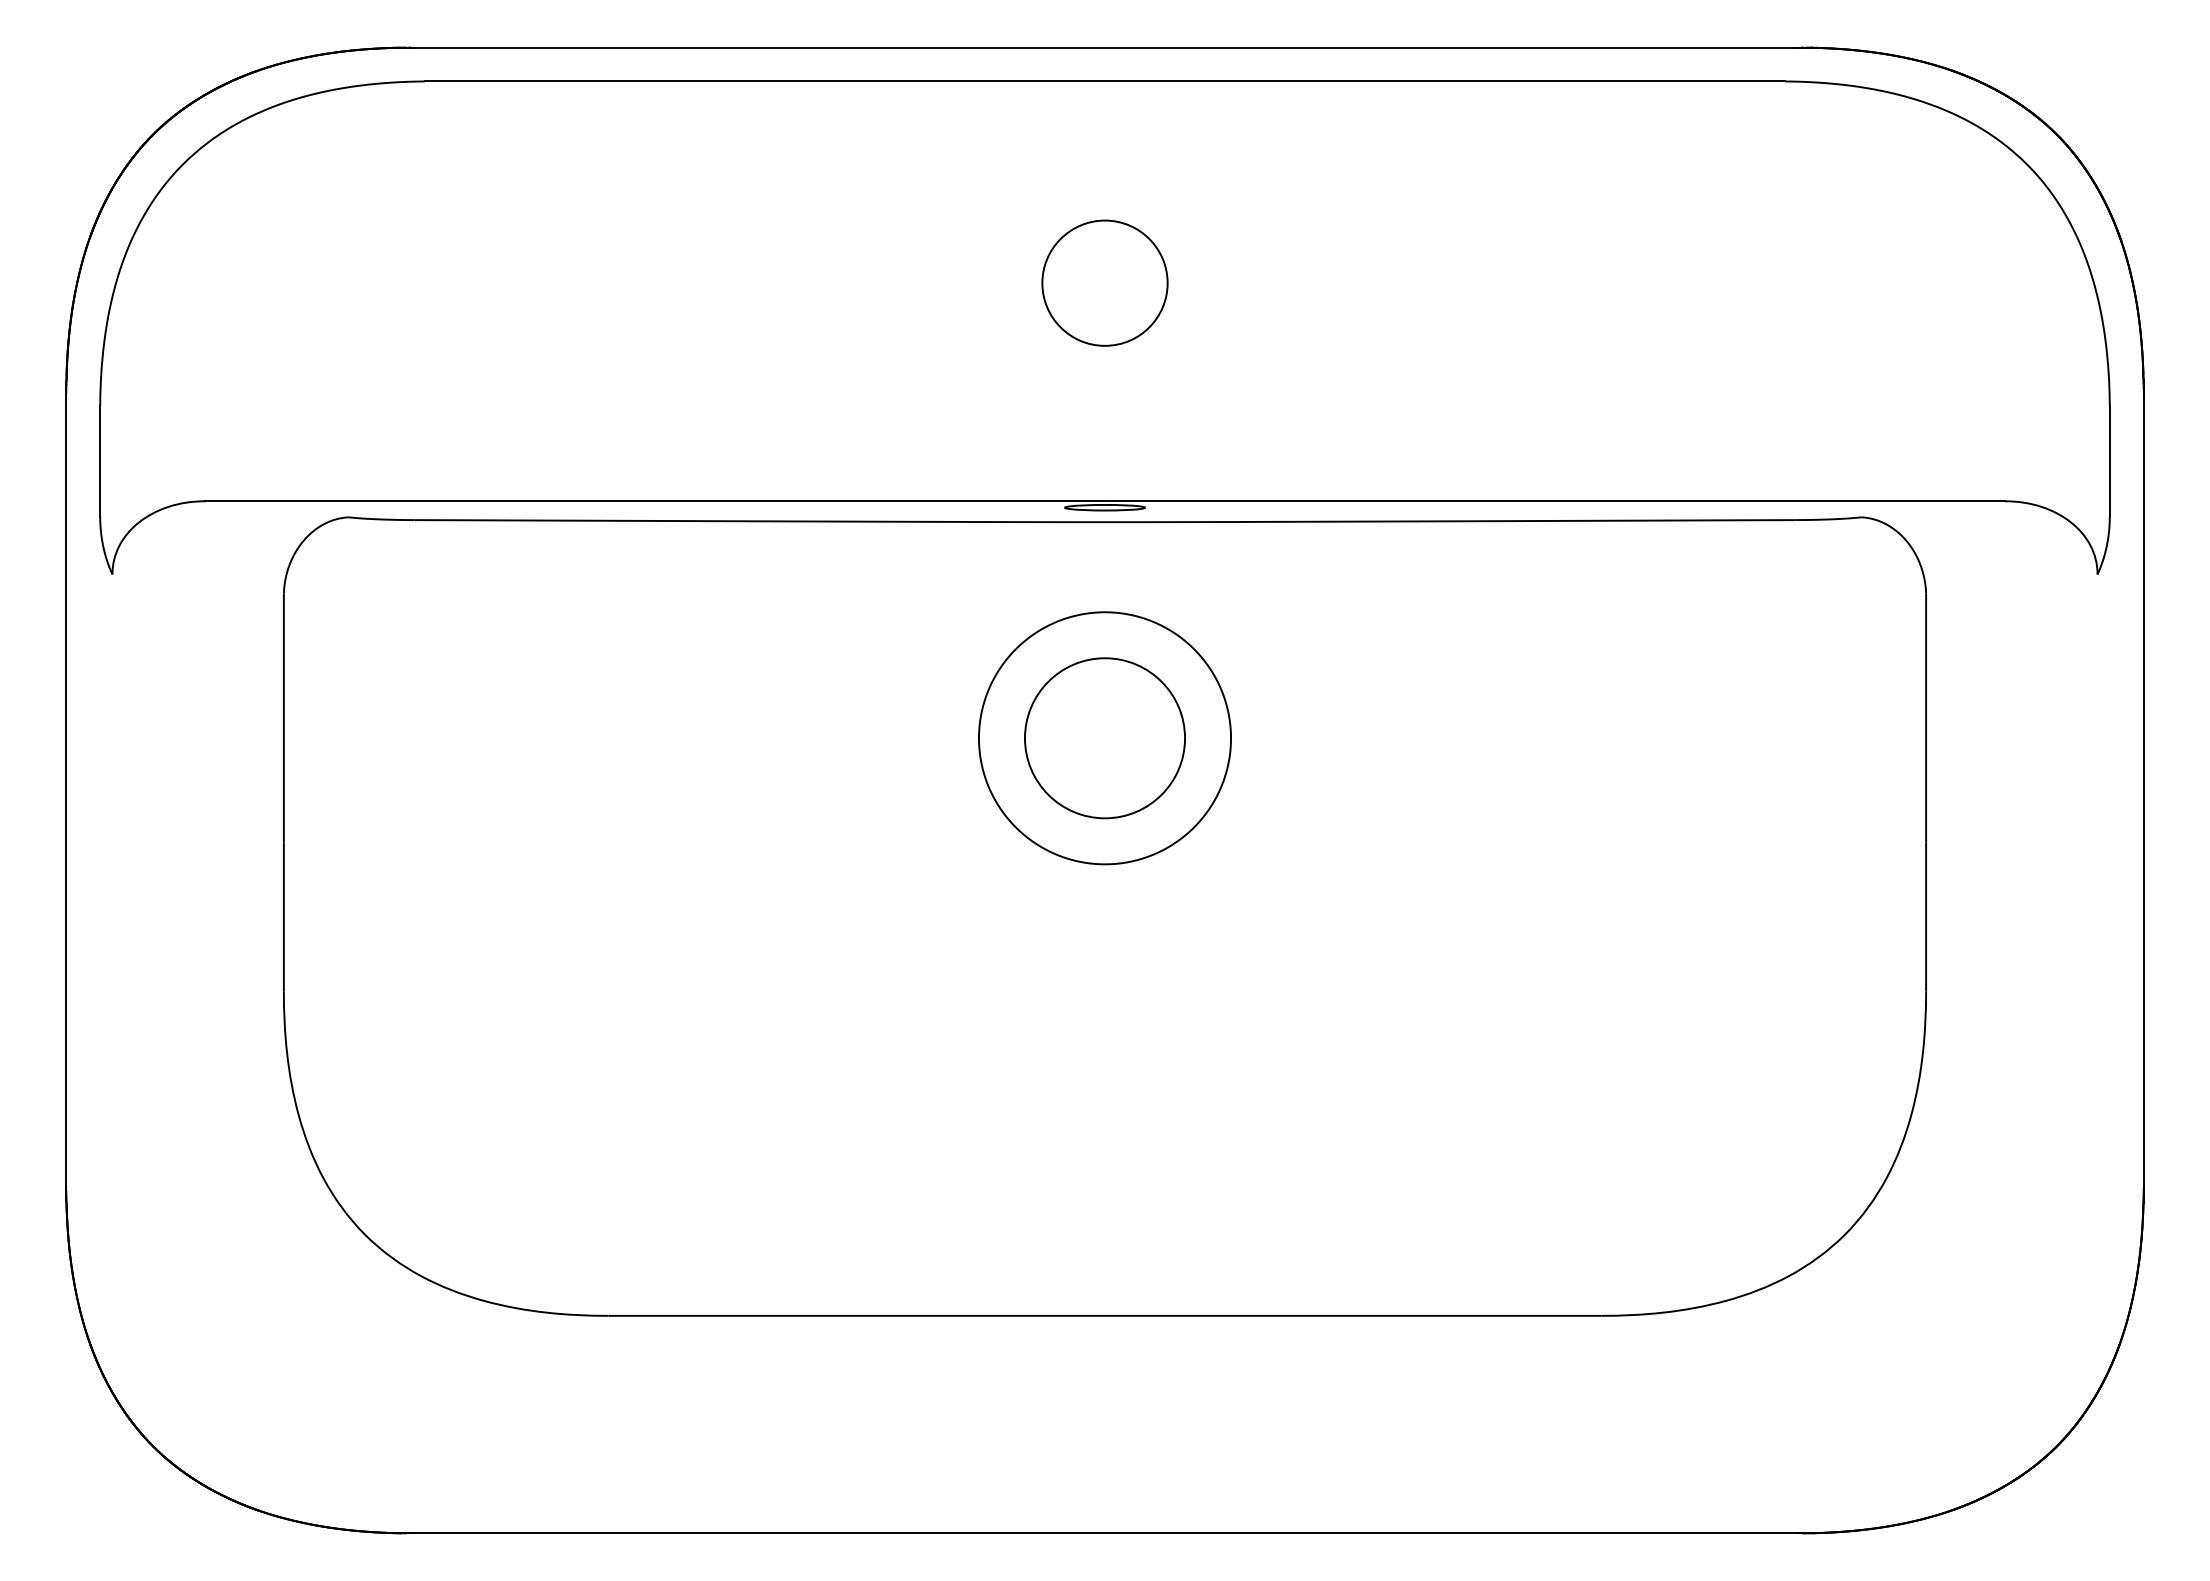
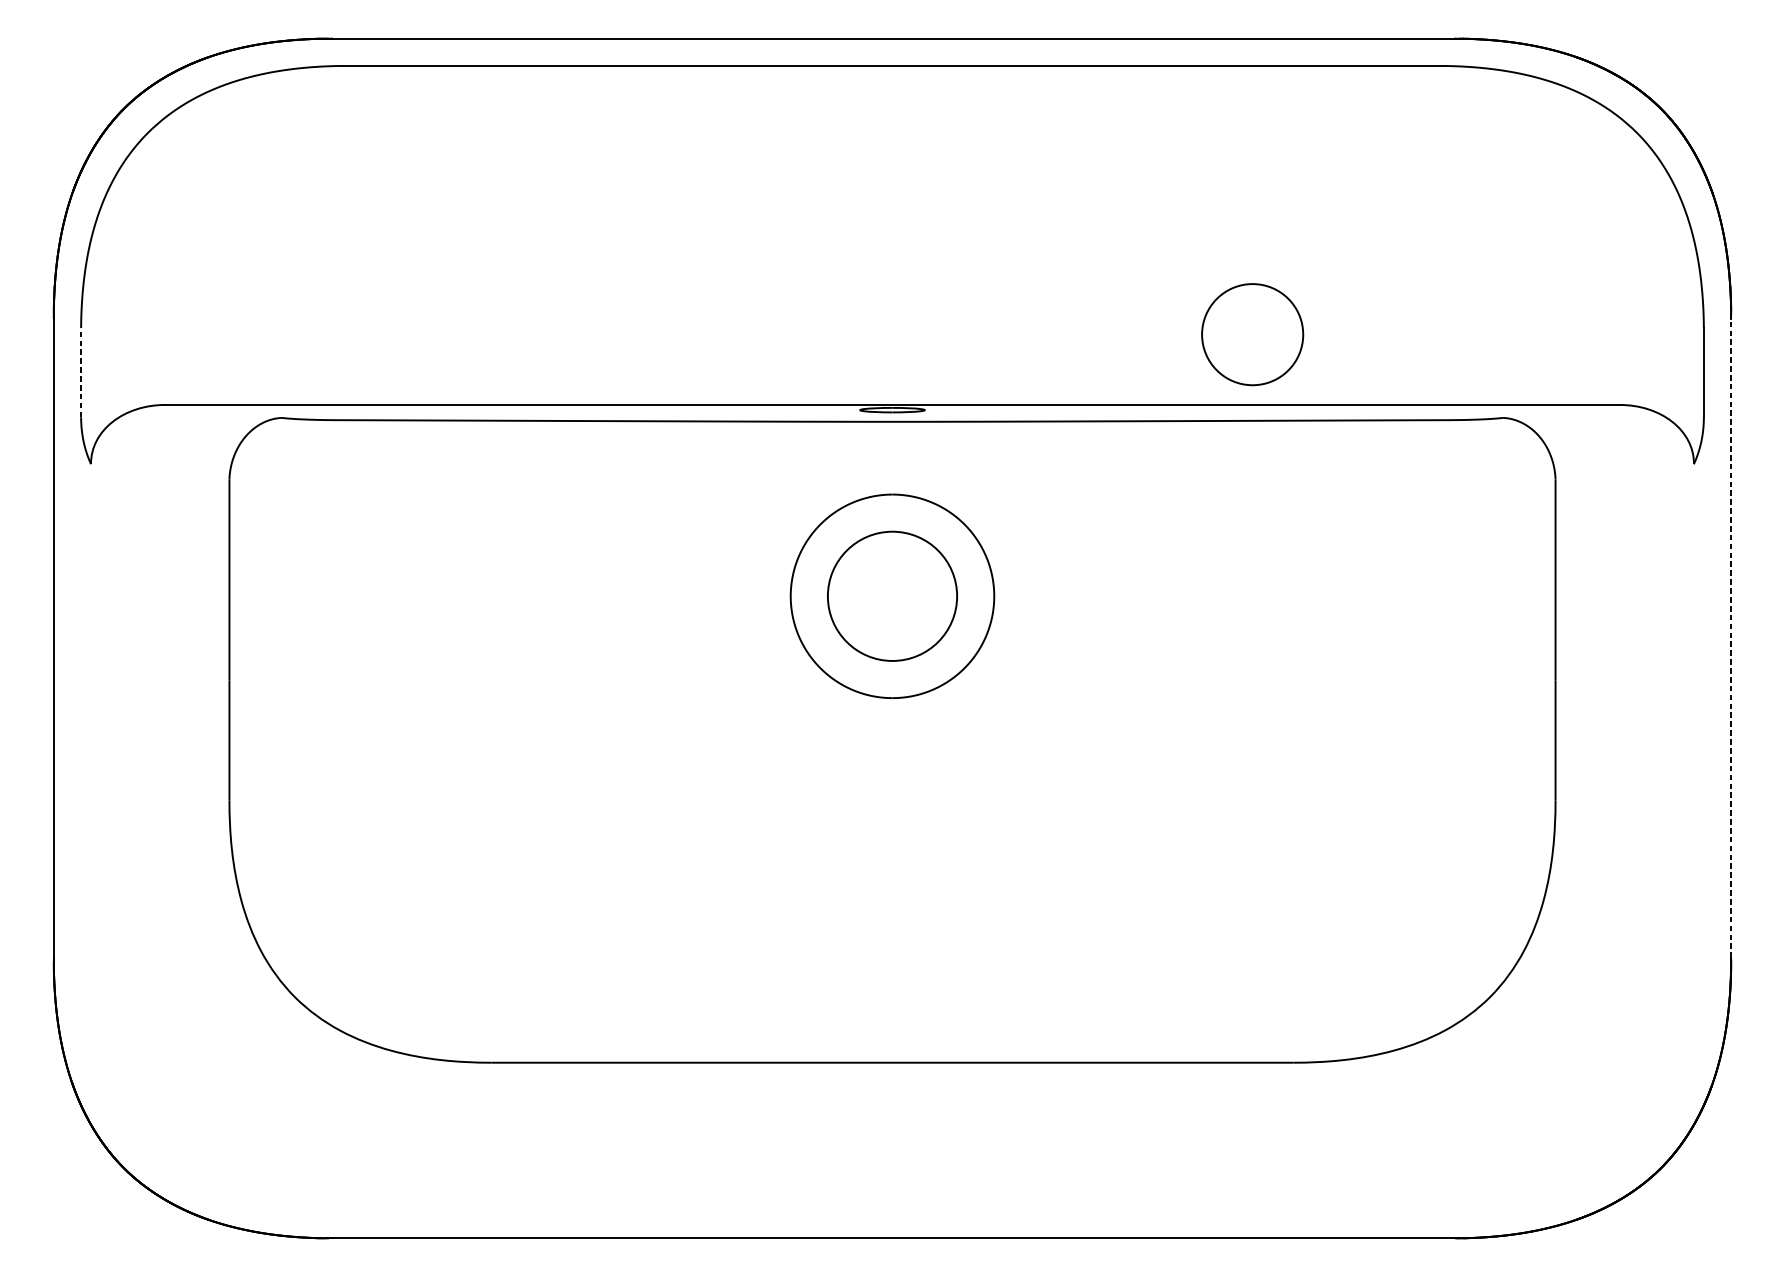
circle: (1104, 282) -> (1252, 334), moved
line: (100, 460) -> (81, 372), solid -> dashed
line: (2143, 790) -> (1731, 638), solid -> dashed

